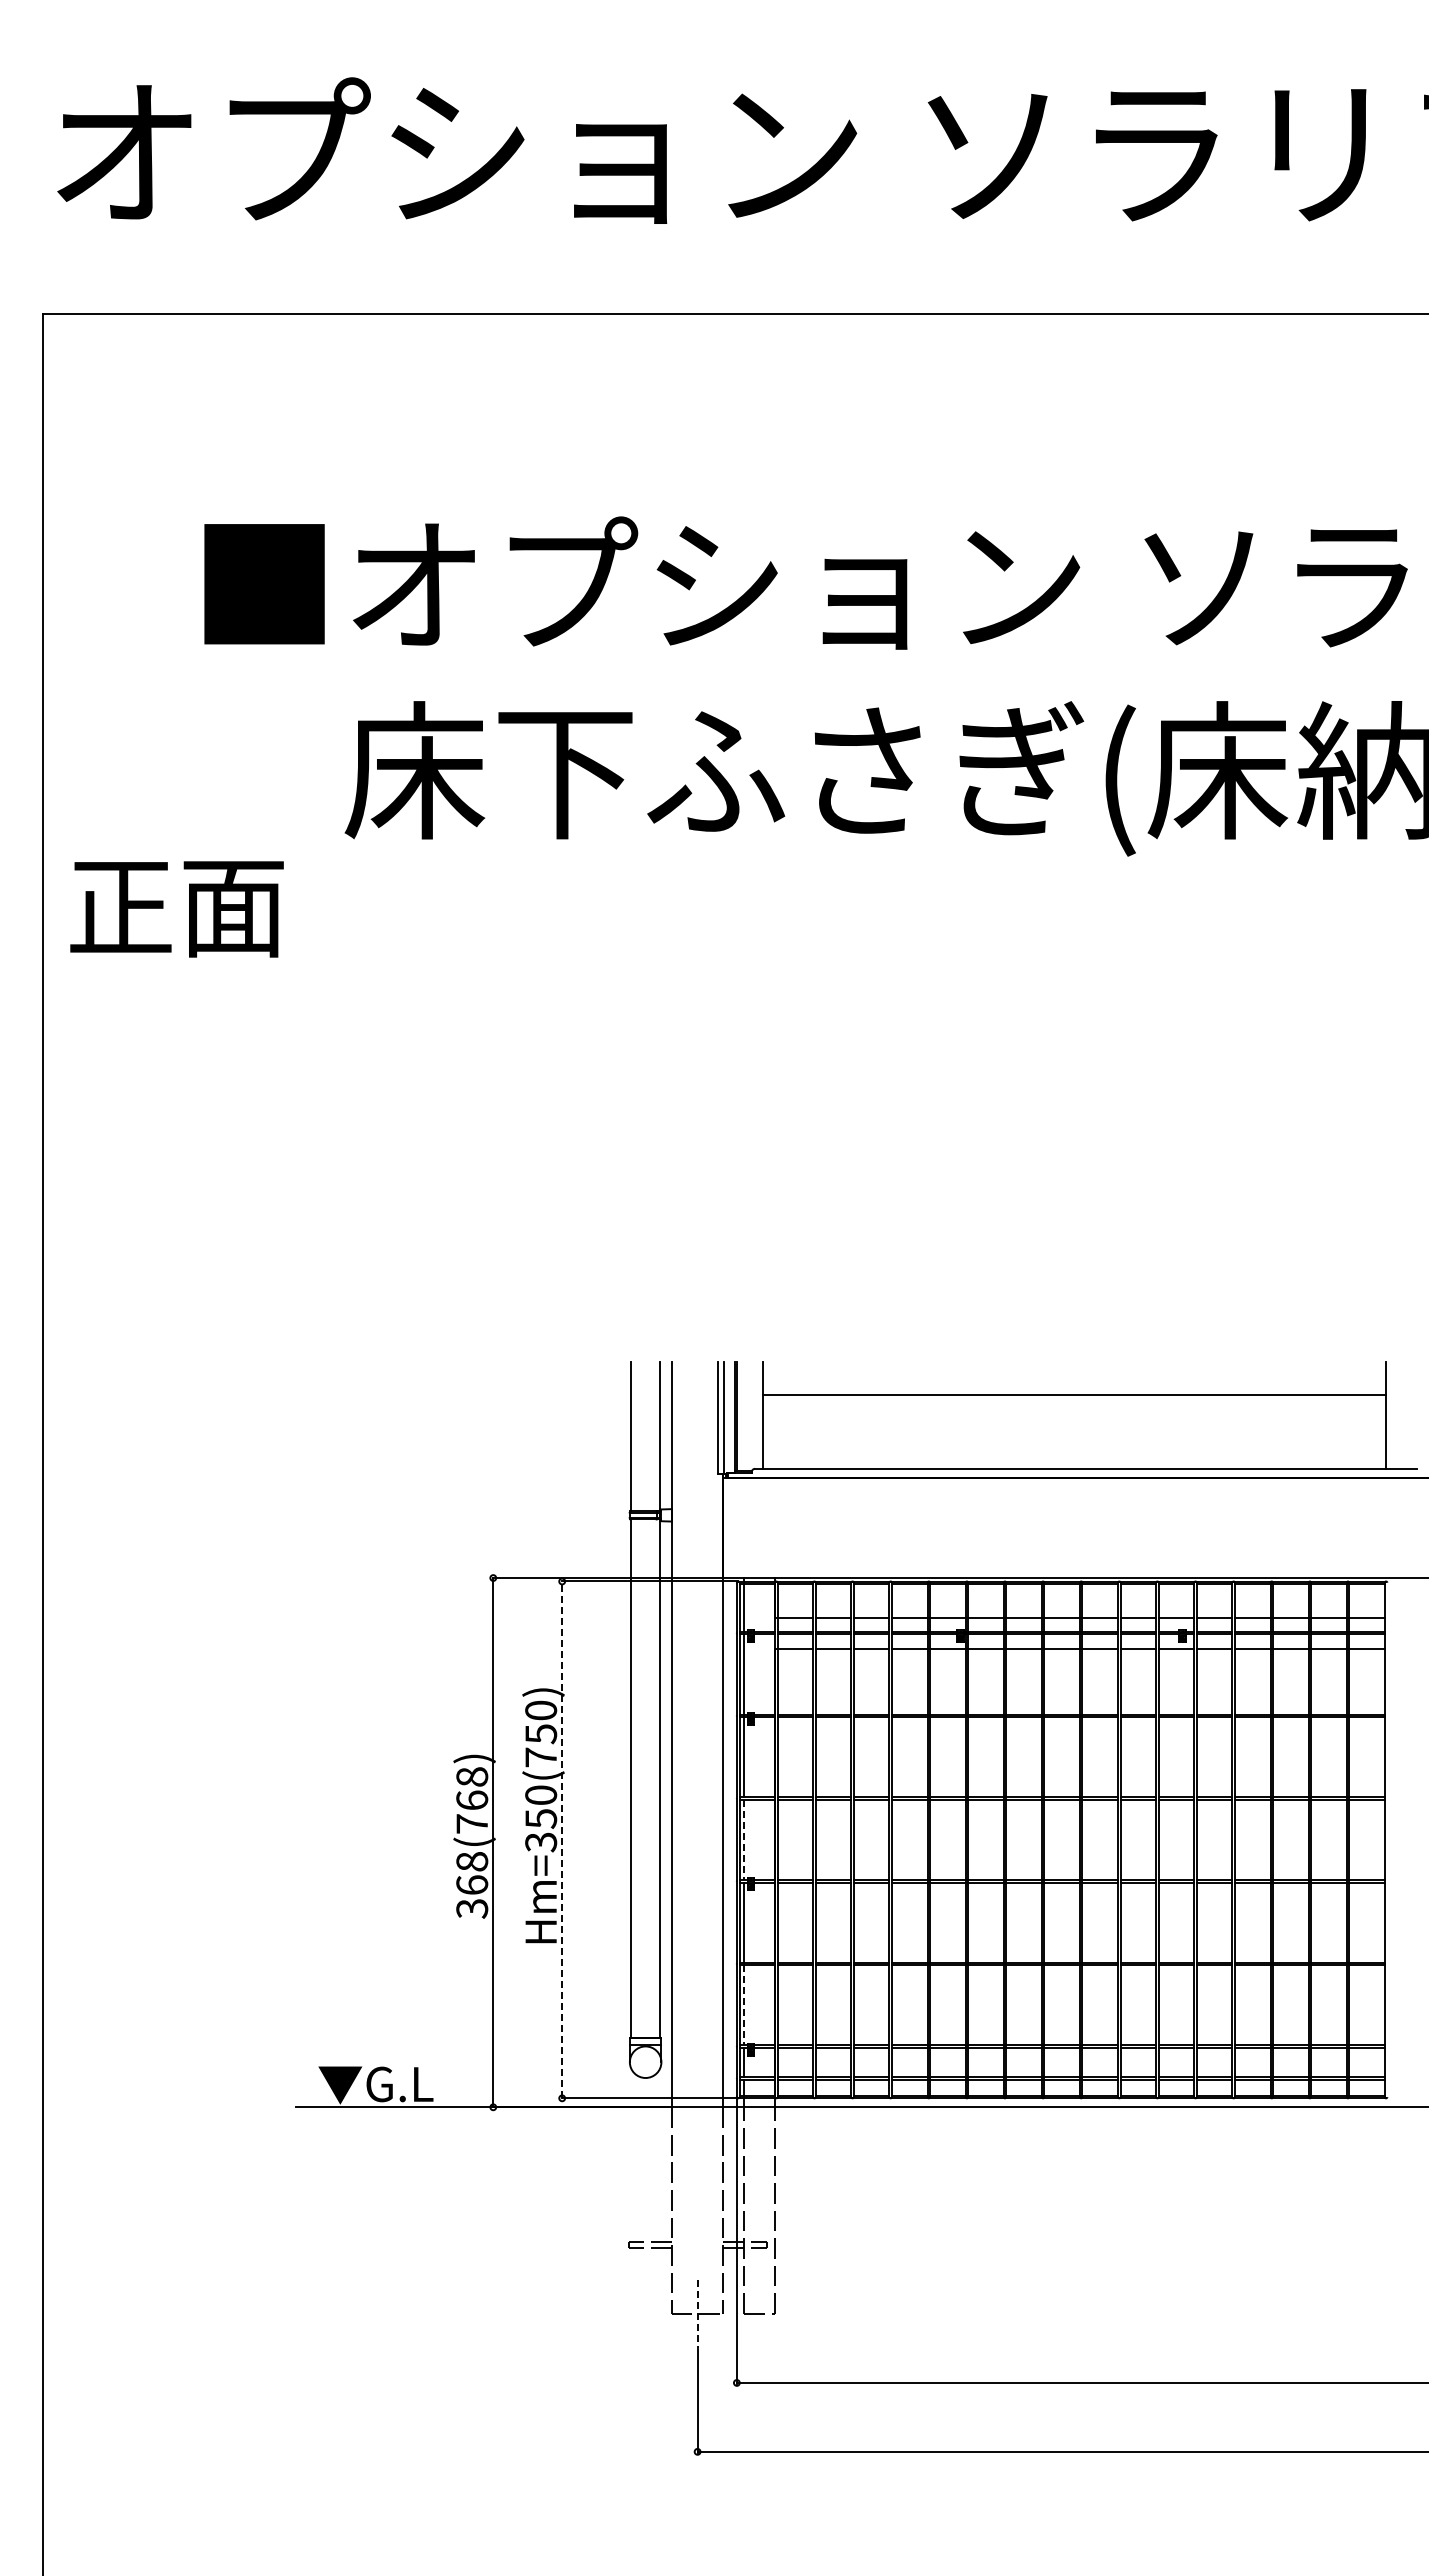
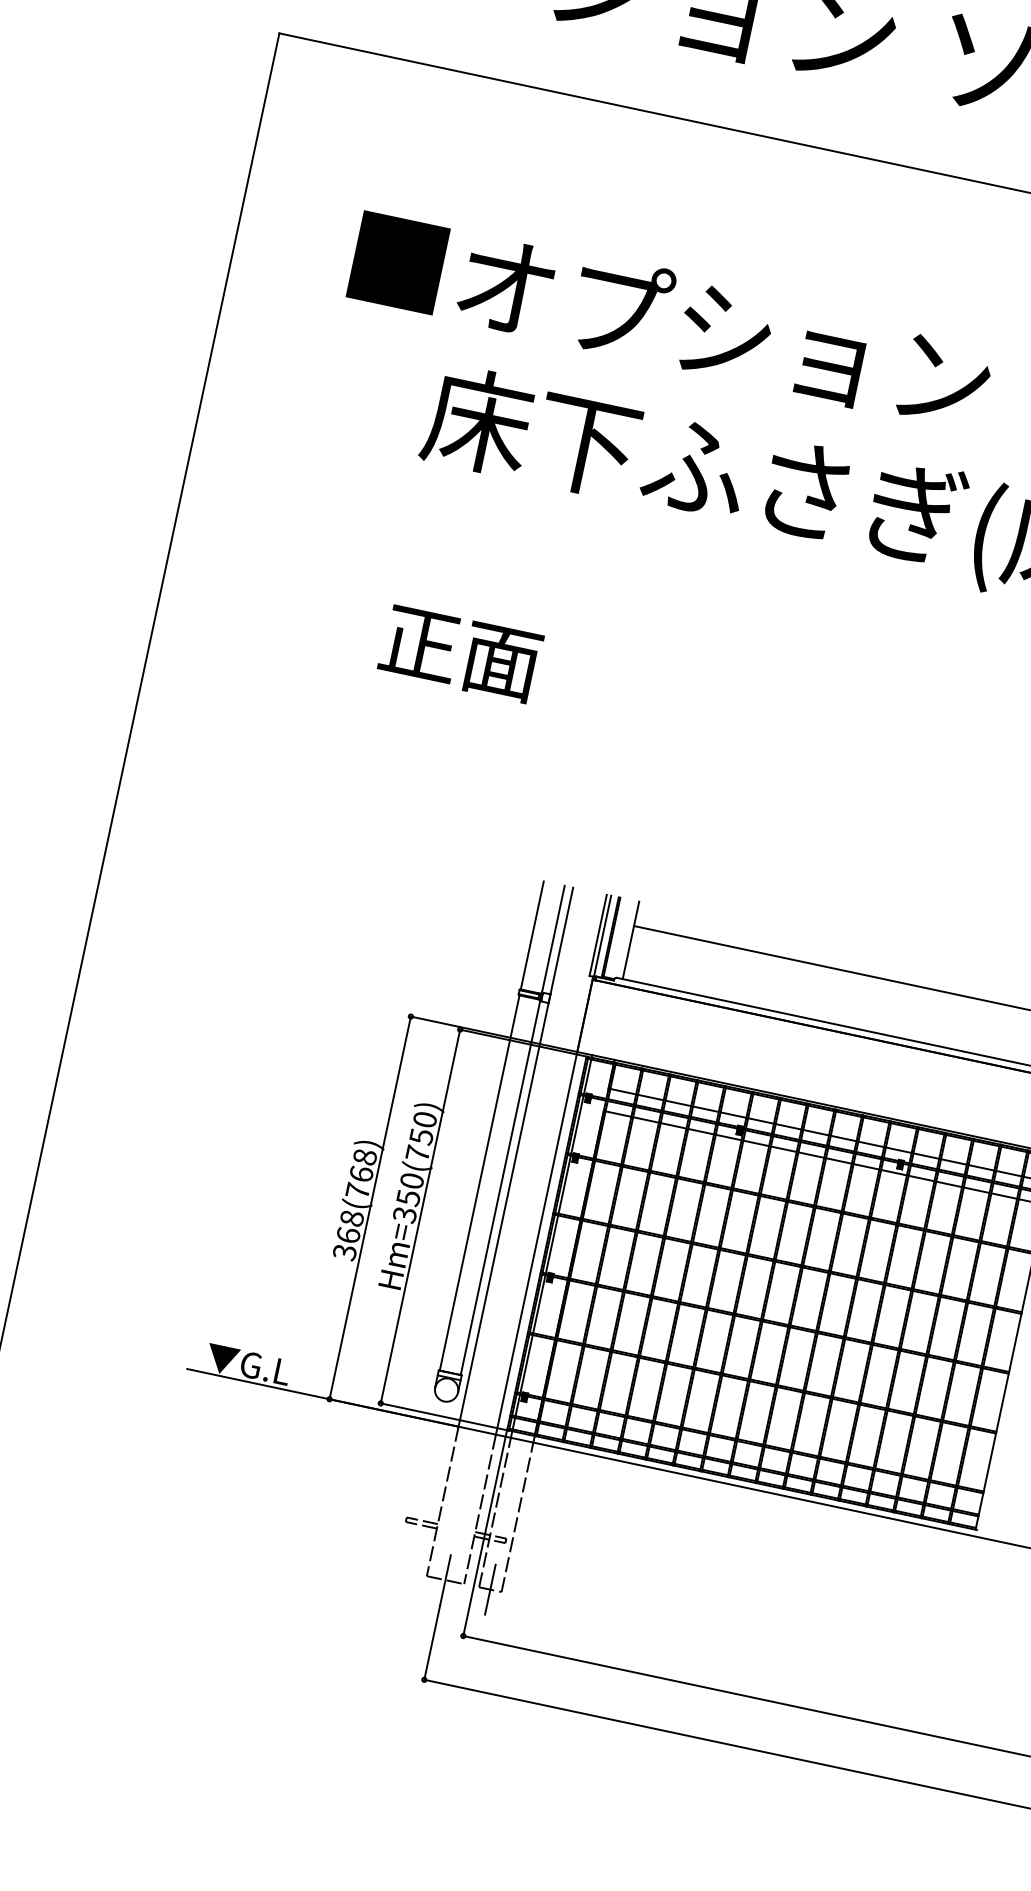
text: (176, 909) -> (460, 654), moved
line: (562, 1839) -> (420, 1216), dashed -> solid
line: (744, 1840) -> (552, 1244), dashed -> solid
line: (744, 2005) -> (526, 1364), dashed -> solid
line: (759, 2313) -> (490, 1589), added
line: (697, 2314) -> (445, 1580), dashed -> solid

